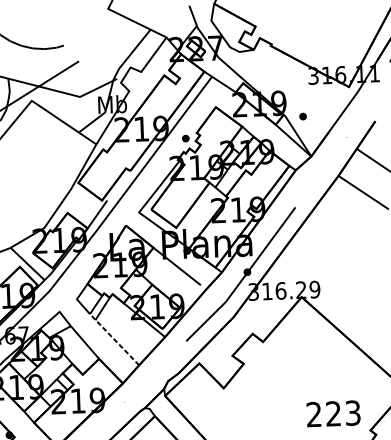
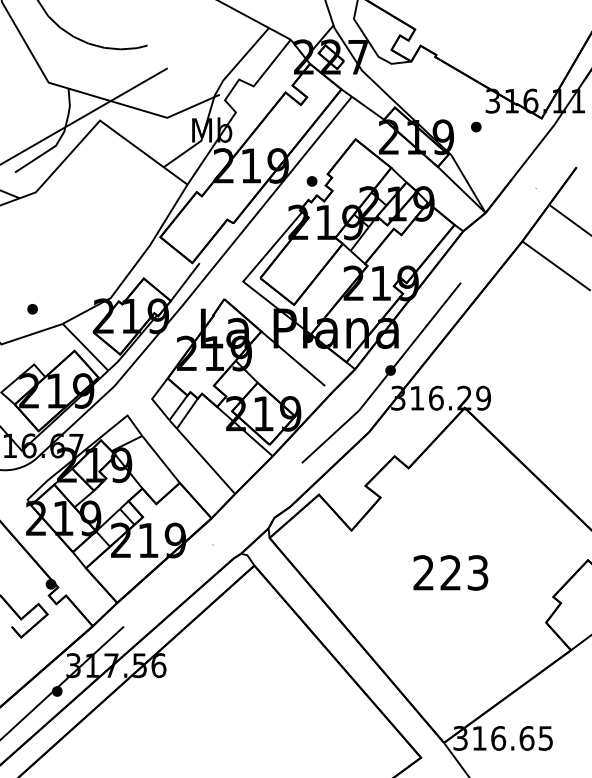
part: (303, 116) -> (476, 126), moved
line: (113, 339) -> (201, 456), dashed -> solid
text: (333, 413) -> (450, 572), moved

